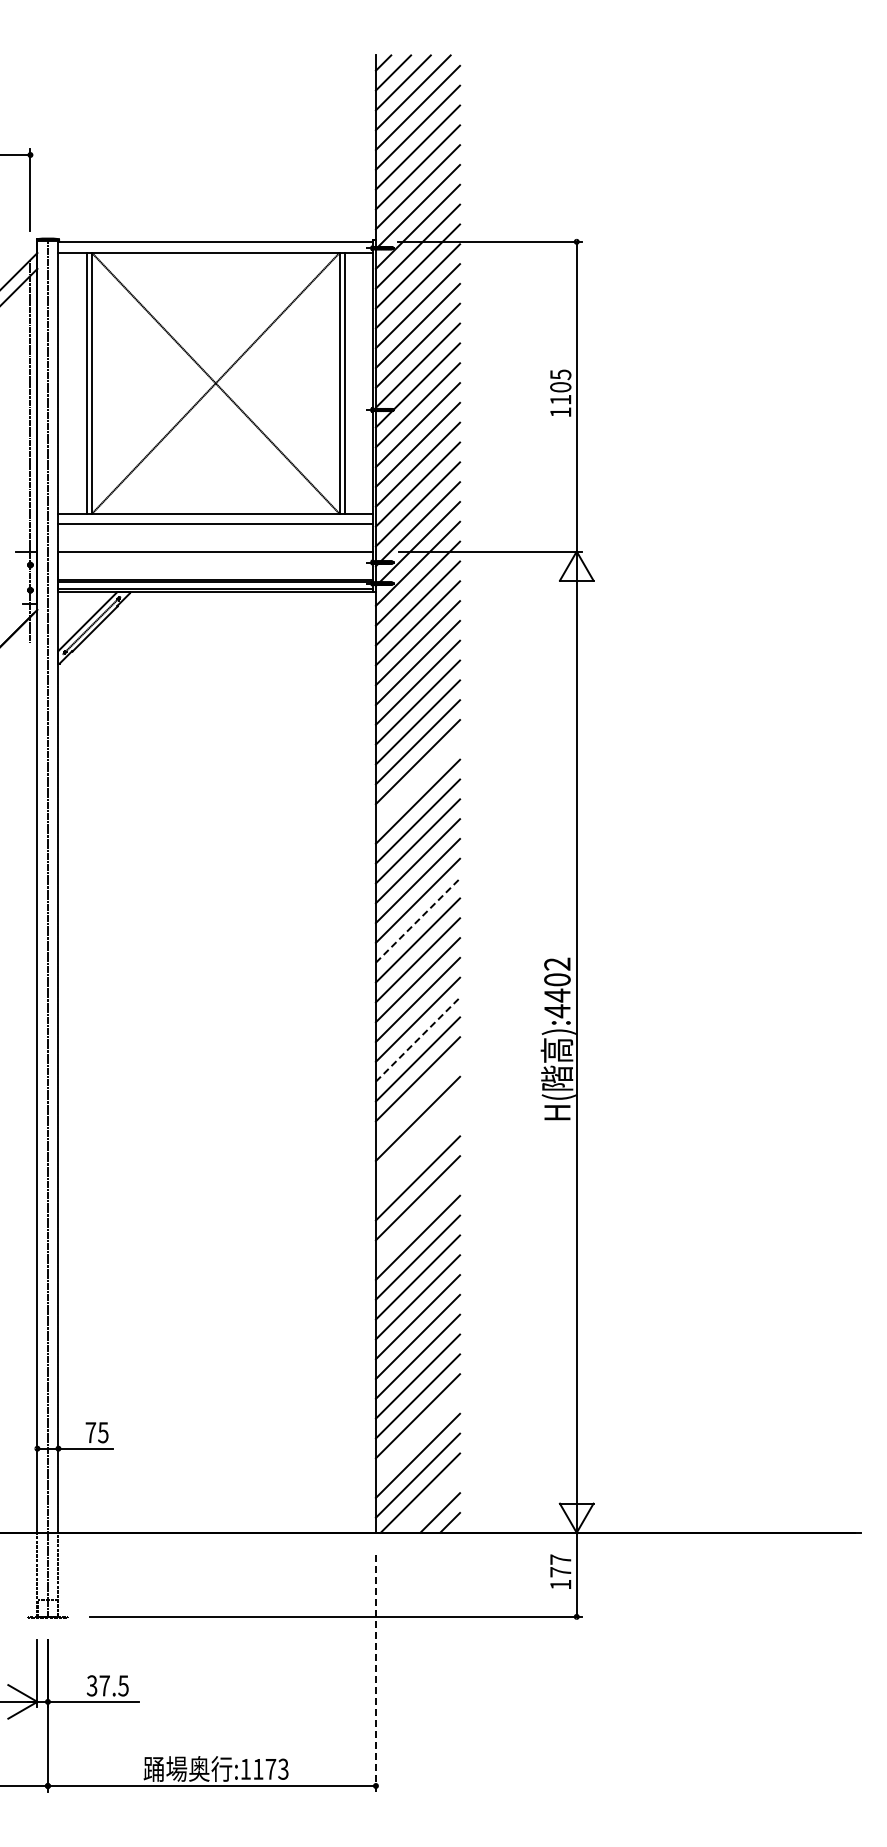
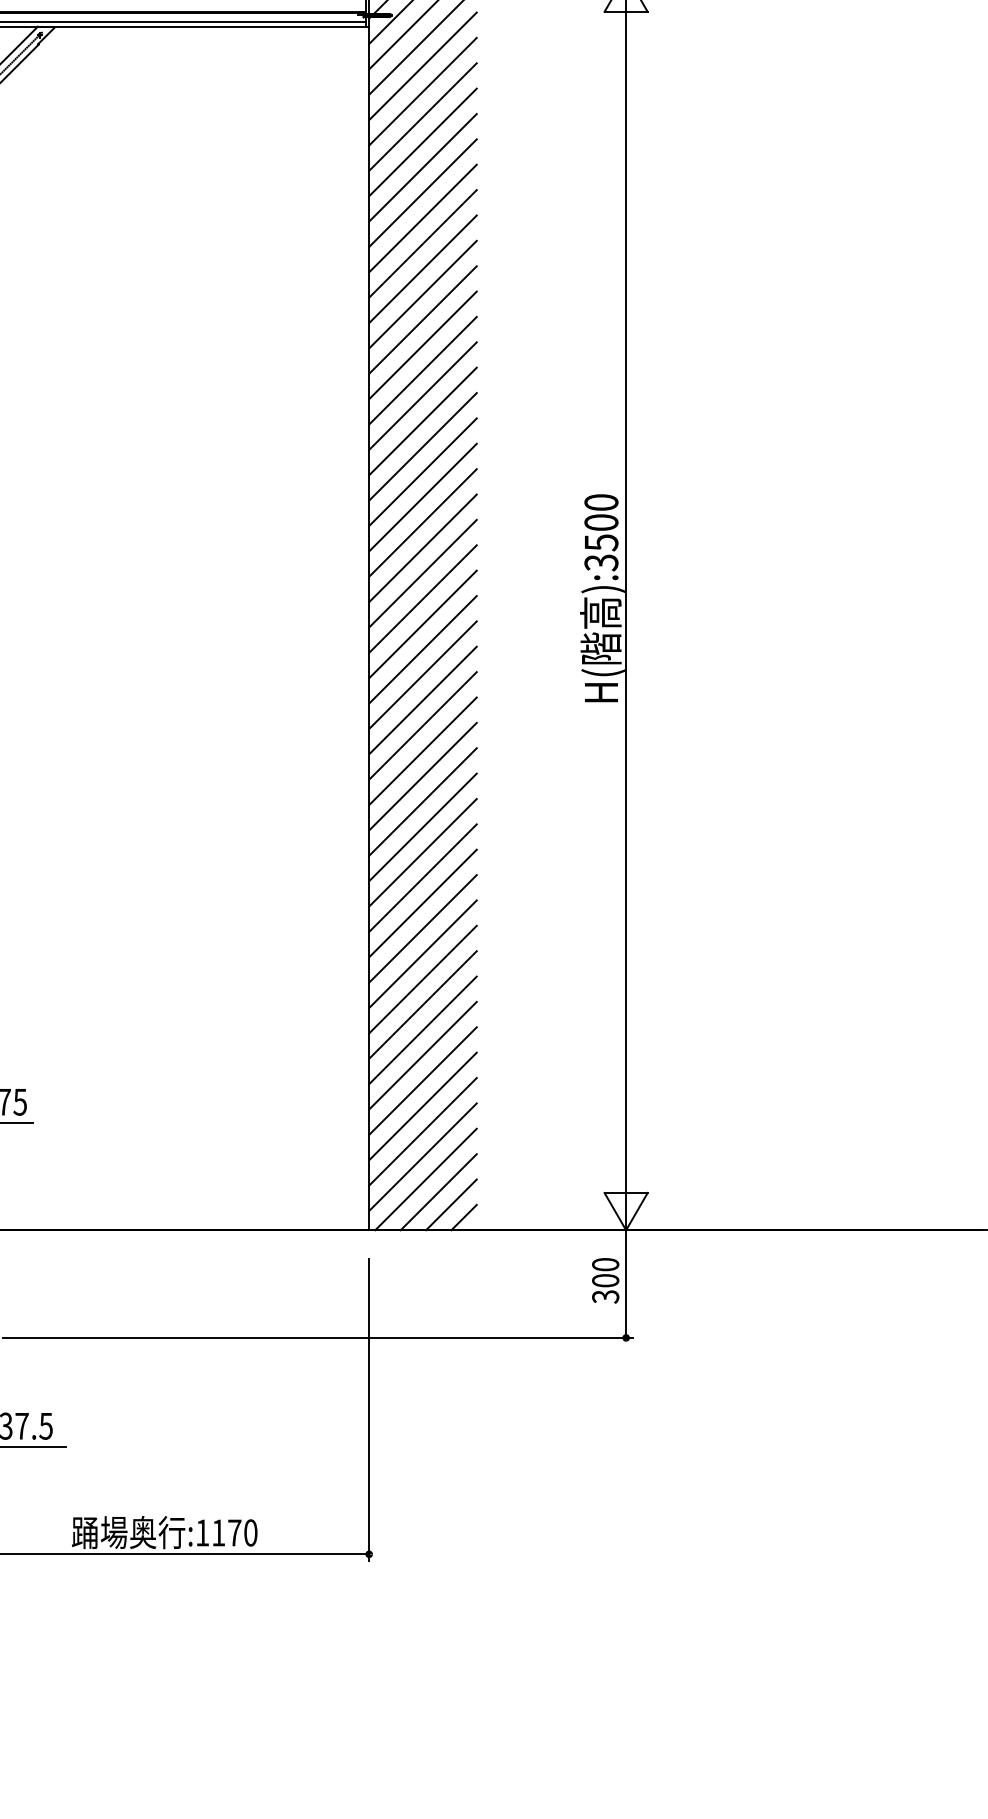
line: (417, 781) -> (422, 268), added
line: (418, 920) -> (423, 446), dashed -> solid
text: (557, 987) -> (601, 532), ):4402 -> ):3500
line: (418, 1039) -> (423, 598), dashed -> solid
line: (417, 1099) -> (422, 675), added
line: (417, 1138) -> (422, 725), added
line: (417, 1158) -> (422, 751), added
line: (417, 1217) -> (422, 826), added
line: (417, 1436) -> (422, 1107), added
line: (430, 1502) -> (438, 1191), added
text: (560, 1572) -> (605, 1281), 177 -> 300
line: (375, 1673) -> (368, 1410), dashed -> solid
text: (283, 1768) -> (250, 1531), :1173 -> :1170

